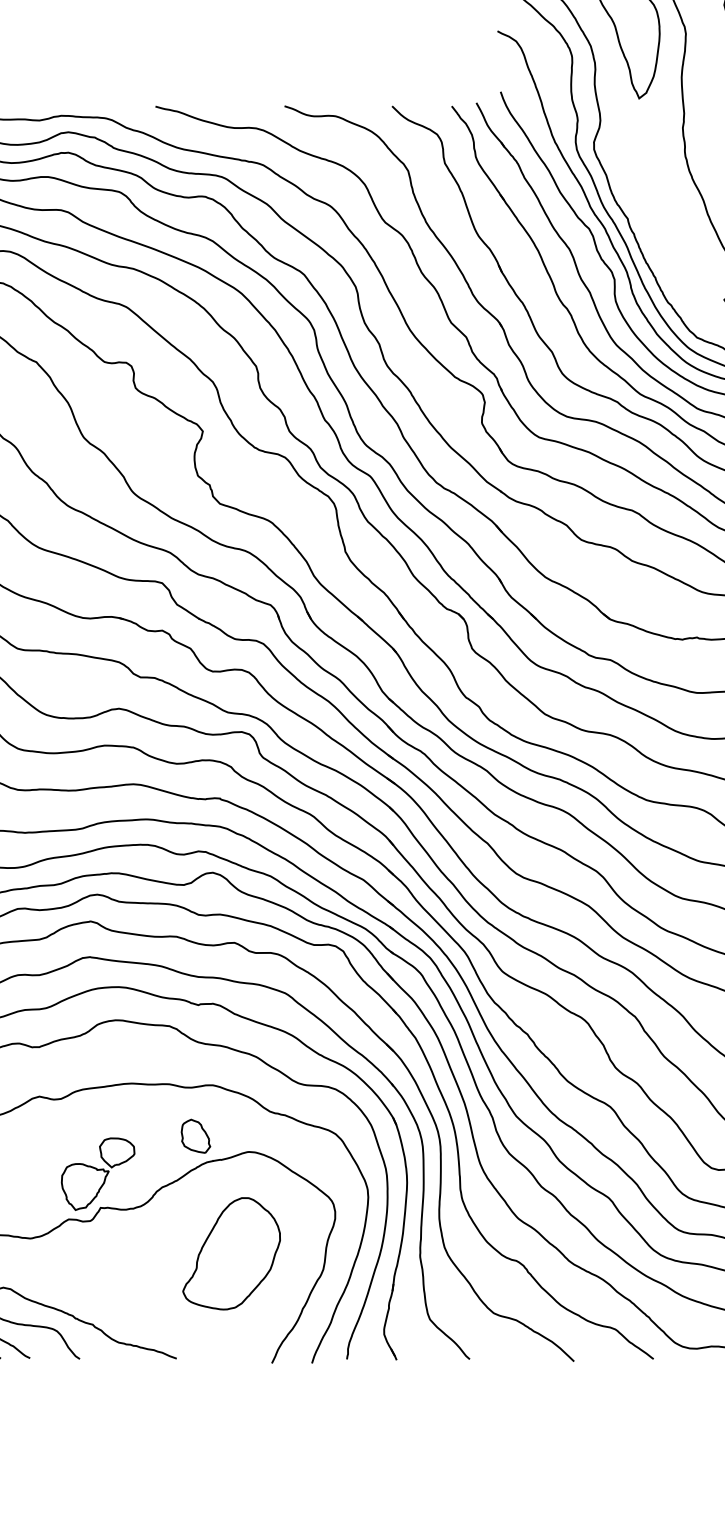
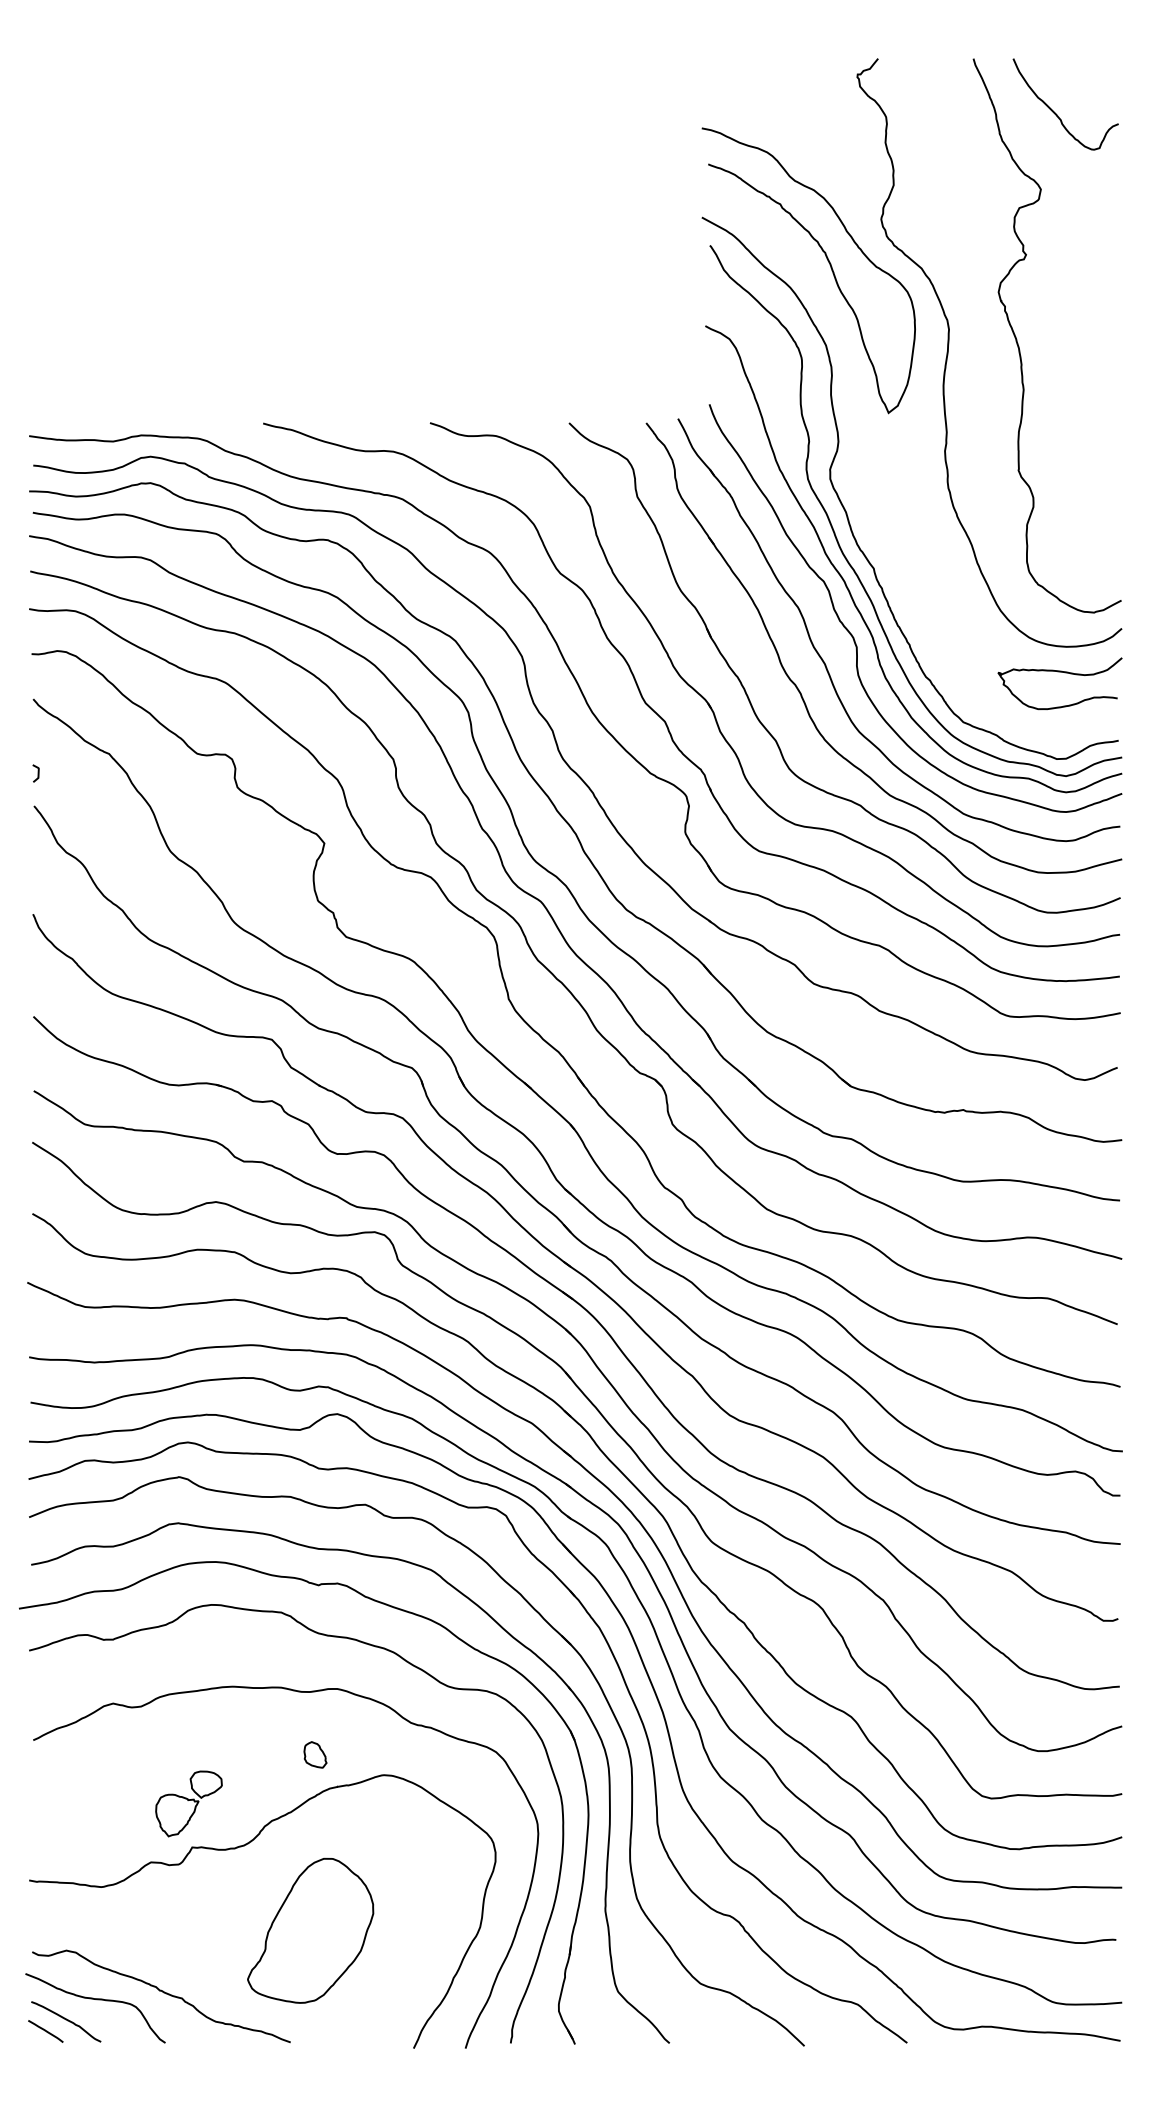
part: (195, 1135) -> (315, 1754), size x0.6
part: (97, 1173) -> (188, 1803), size x0.7
part: (231, 1253) -> (310, 1930), moved

